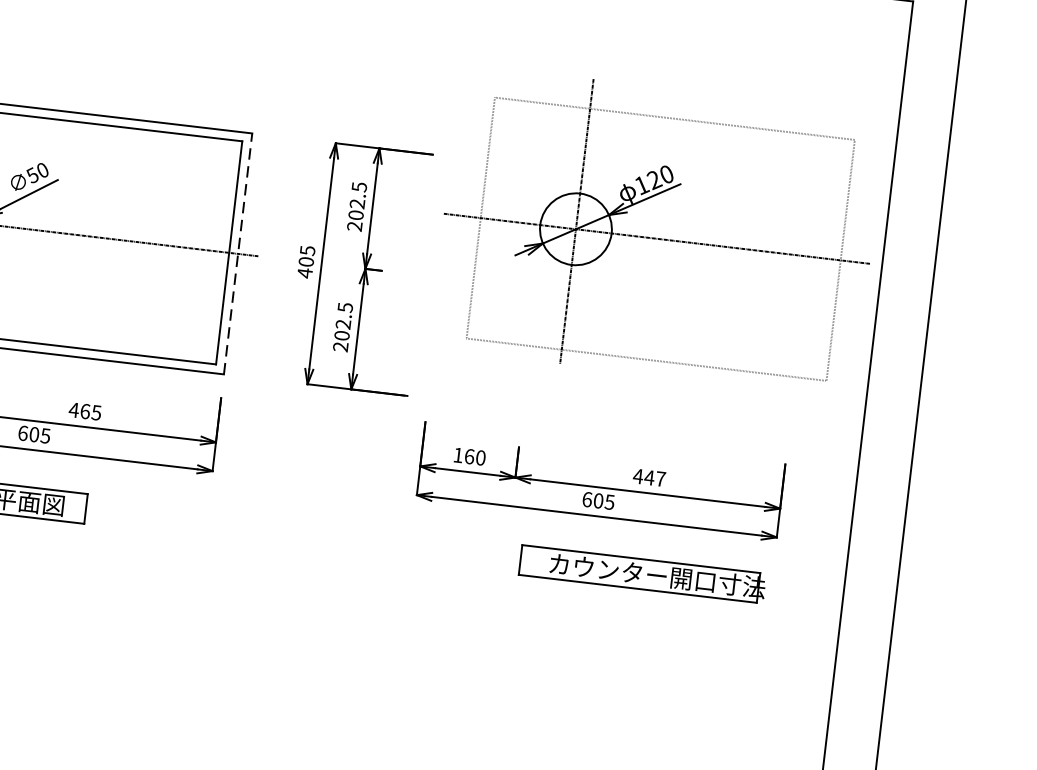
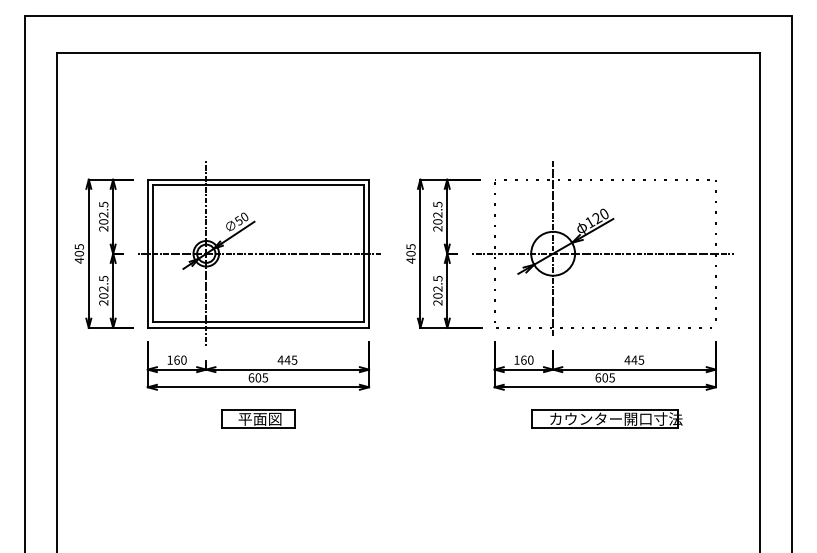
part: (657, 230) -> (602, 248), moved
line: (238, 253) -> (369, 253), dashed -> solid
text: (85, 410) -> (287, 359), 465 -> 445
text: (661, 477) -> (641, 359), 447 -> 445
part: (641, 572) -> (606, 418), moved

